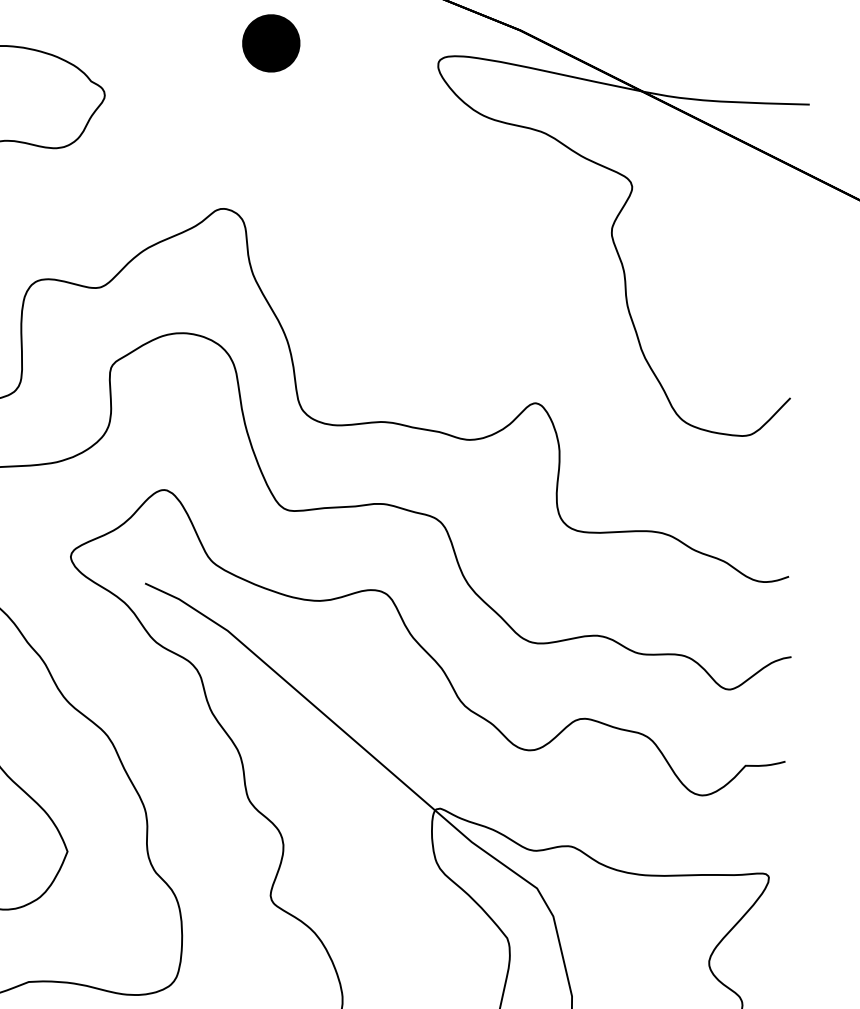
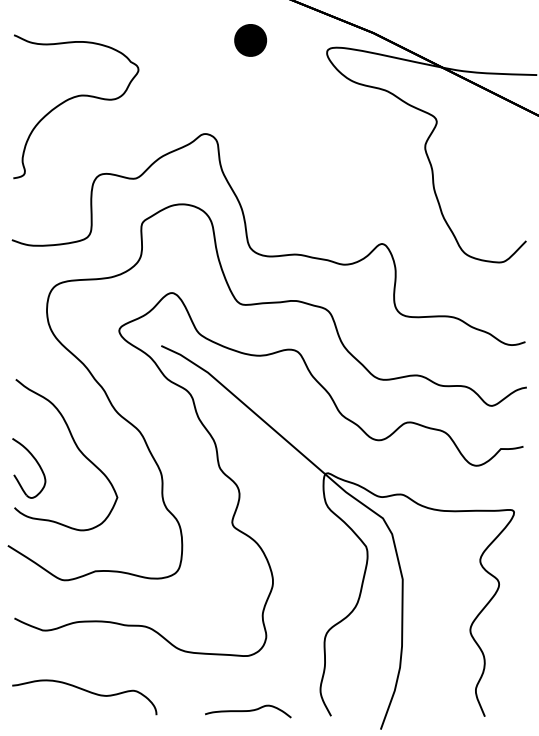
part: (271, 43) -> (250, 40), moved

